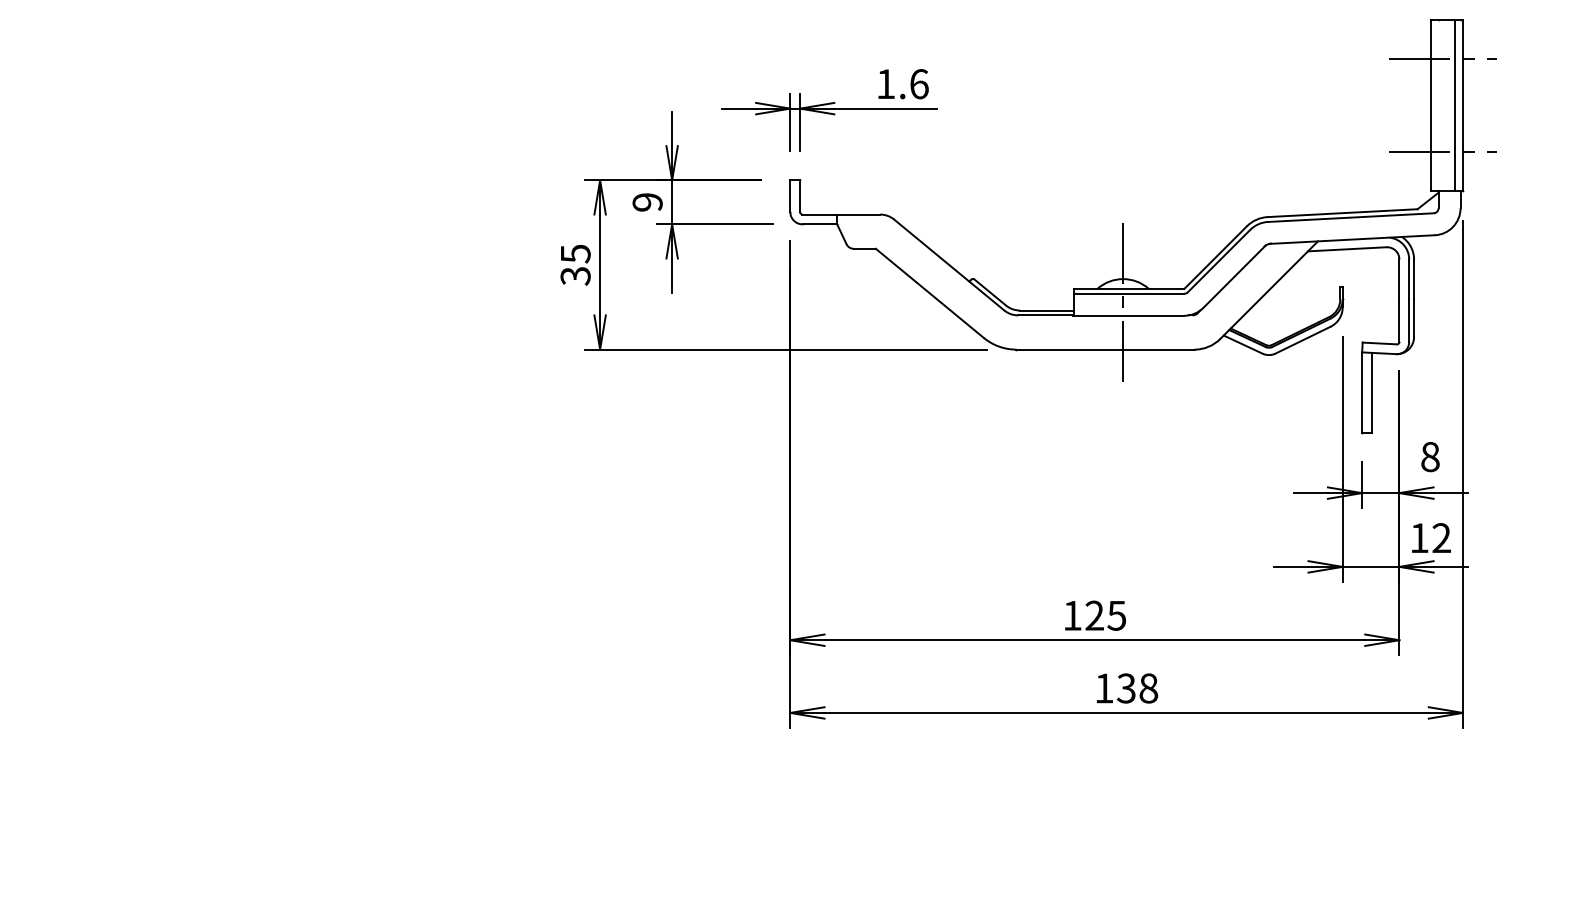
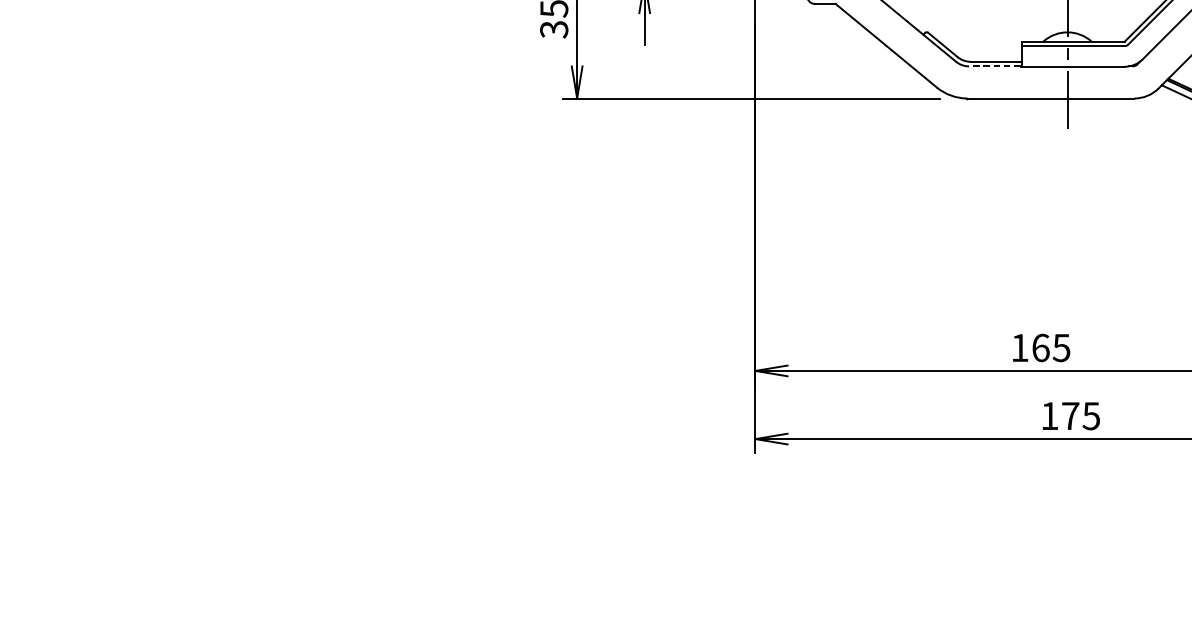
line: (1045, 315) -> (994, 66), solid -> dashed
text: (1094, 615) -> (1040, 347), 125 -> 165
text: (1137, 688) -> (1080, 416), 138 -> 175

